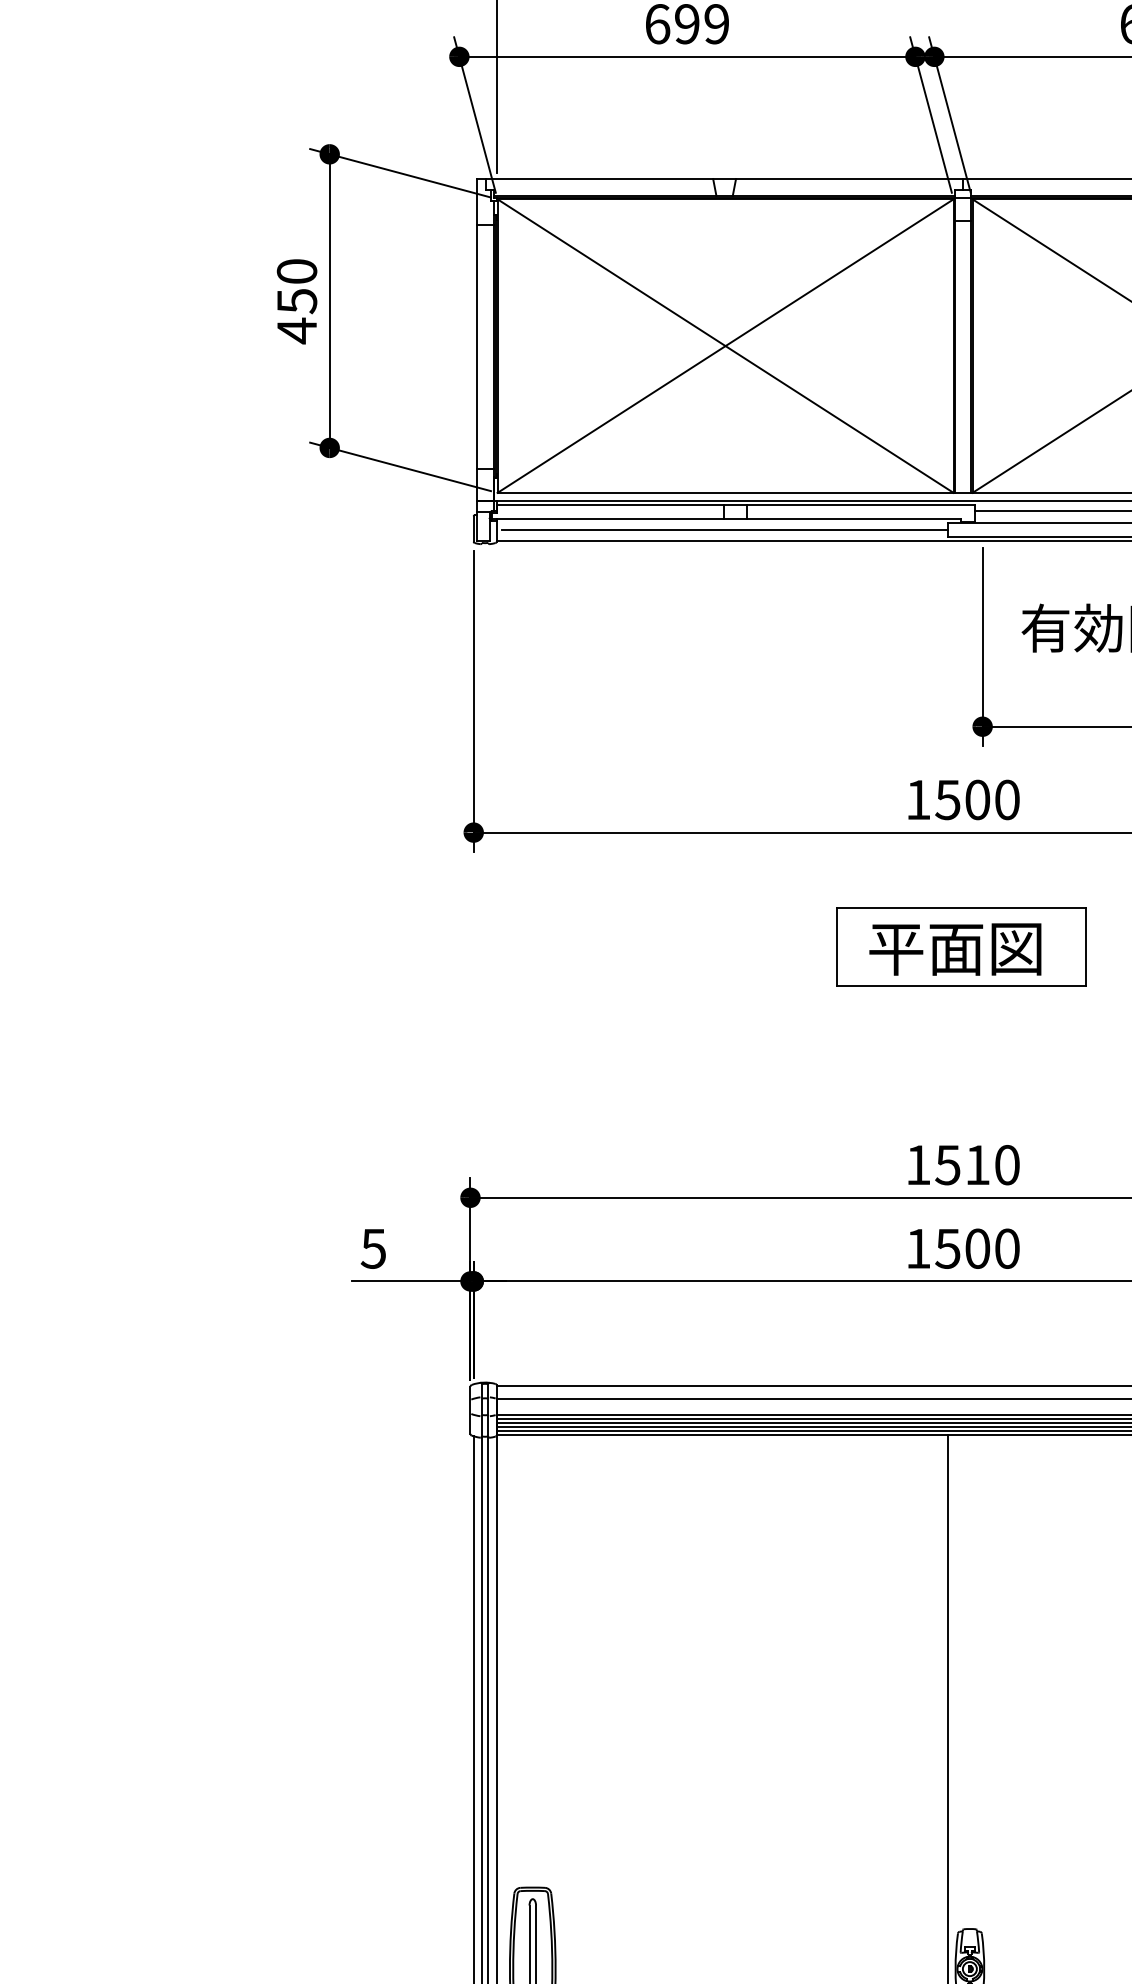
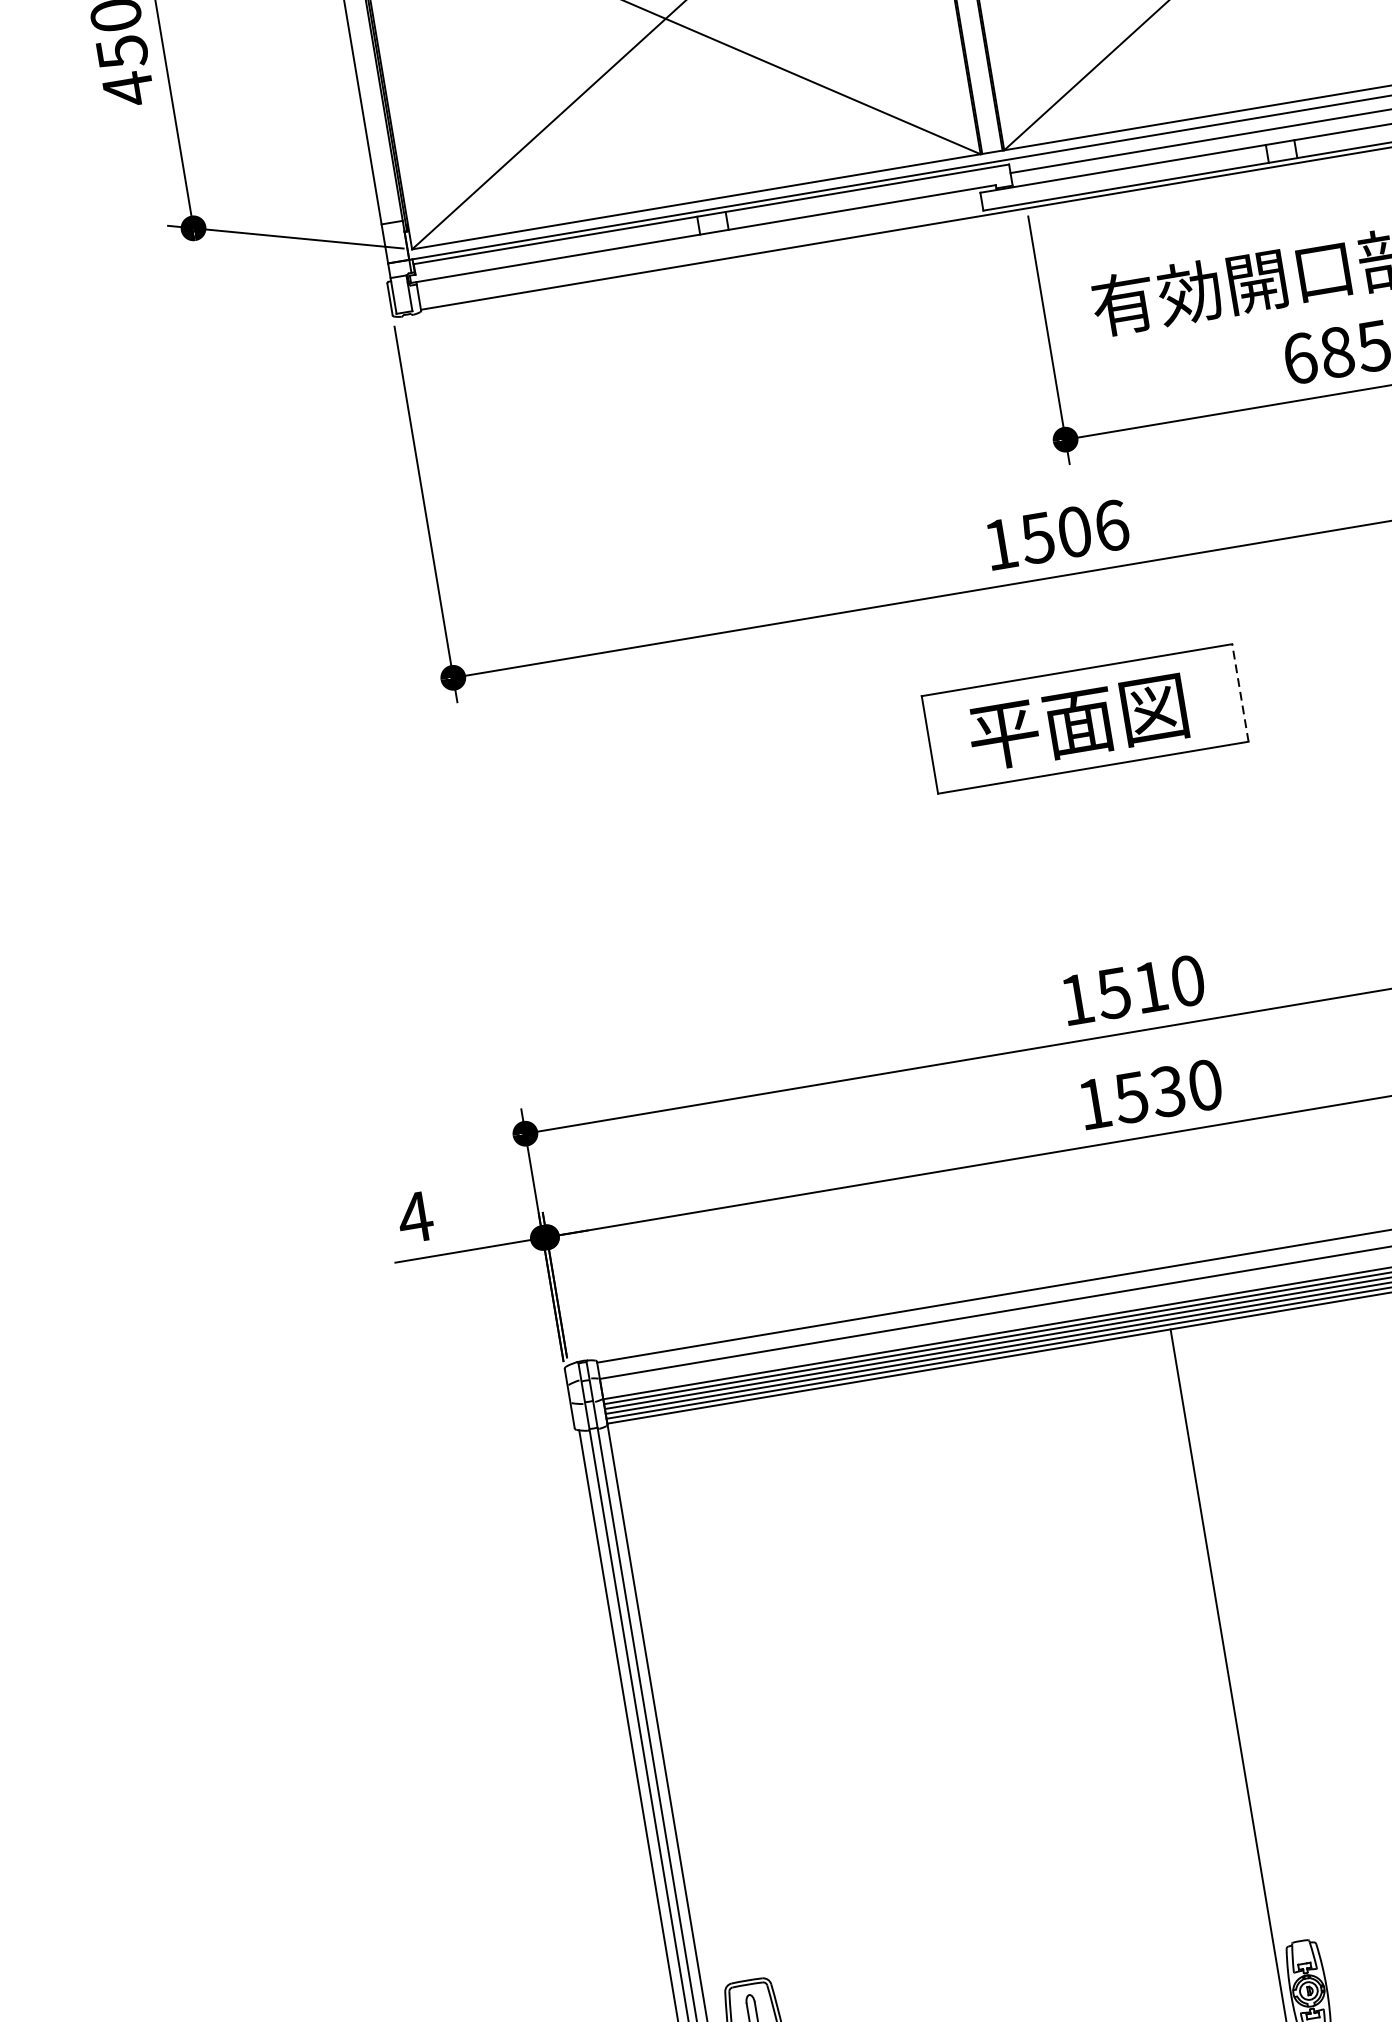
line: (724, 529) -> (702, 247), removed
text: (1007, 799) -> (1111, 525), 1500 -> 1506
line: (1085, 946) -> (1239, 692), solid -> dashed
text: (373, 1248) -> (415, 1217), 5 -> 4
text: (977, 1248) -> (1168, 1091), 1500 -> 1530

